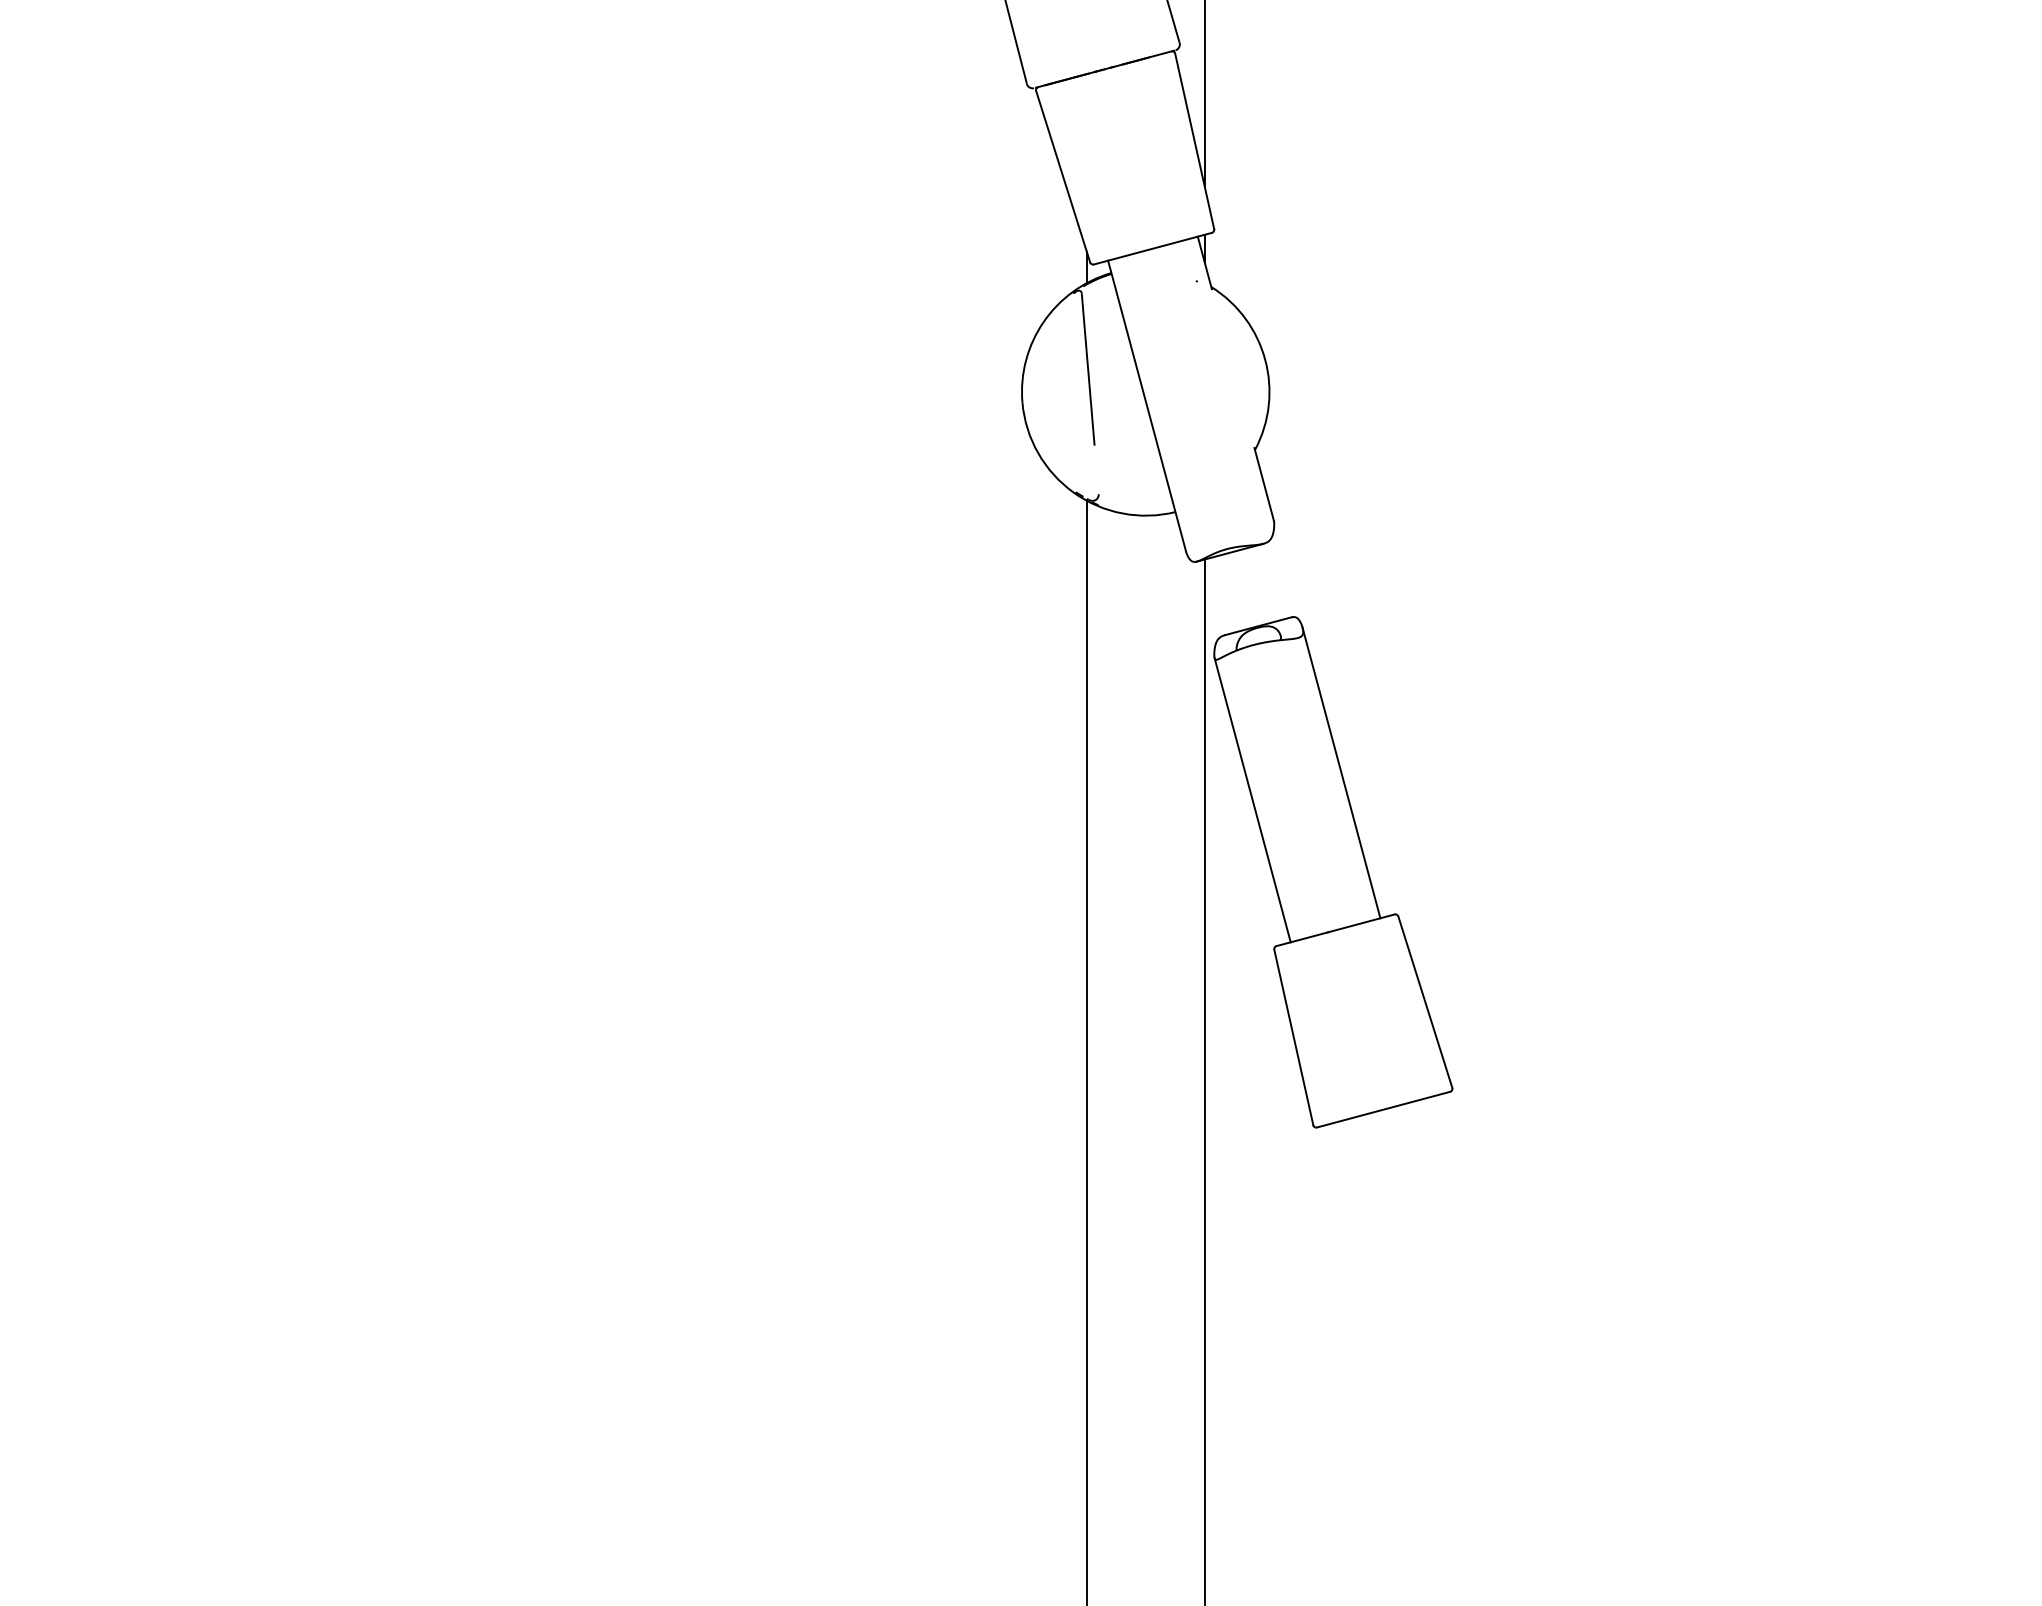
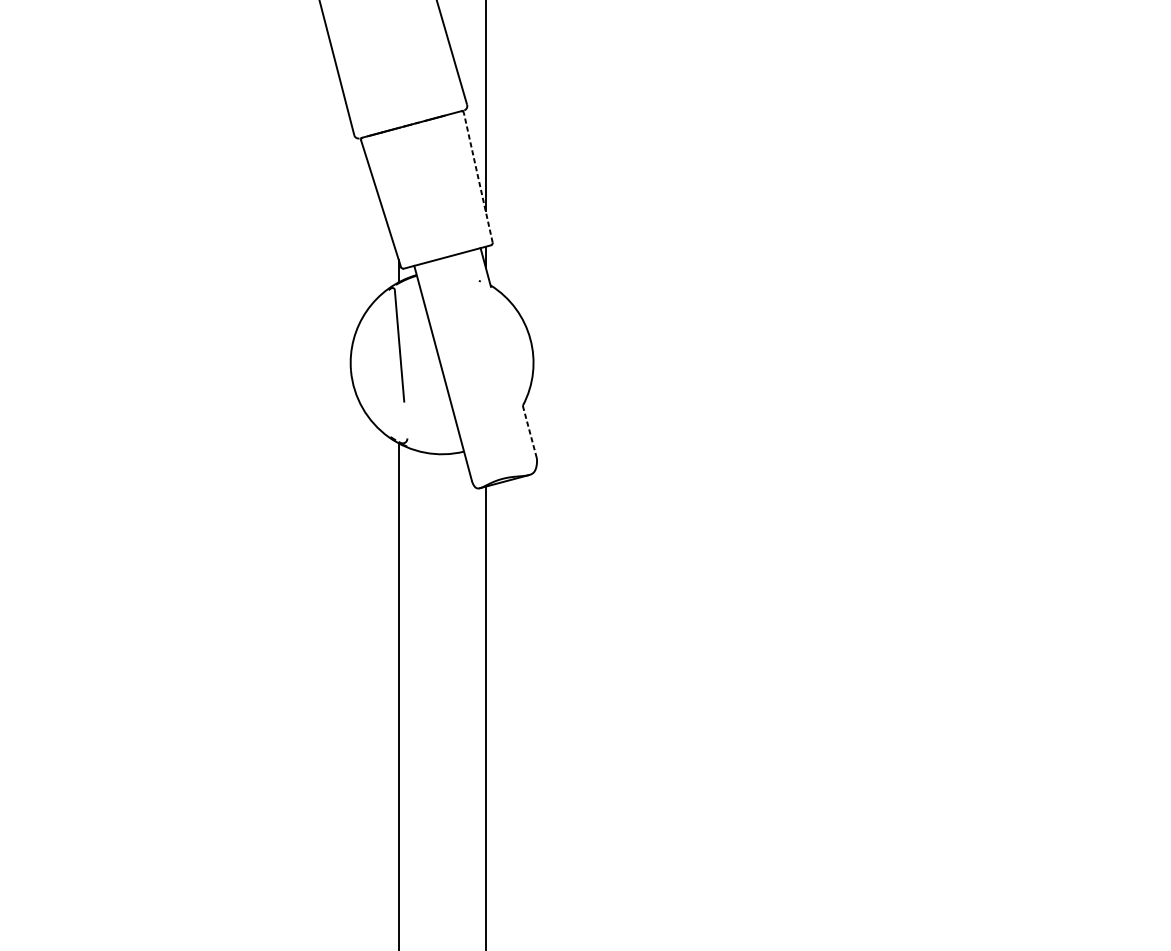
line: (1194, 141) -> (478, 177), solid -> dashed
line: (1264, 484) -> (529, 431), solid -> dashed
part: (1333, 872) -> (580, 717), removed

